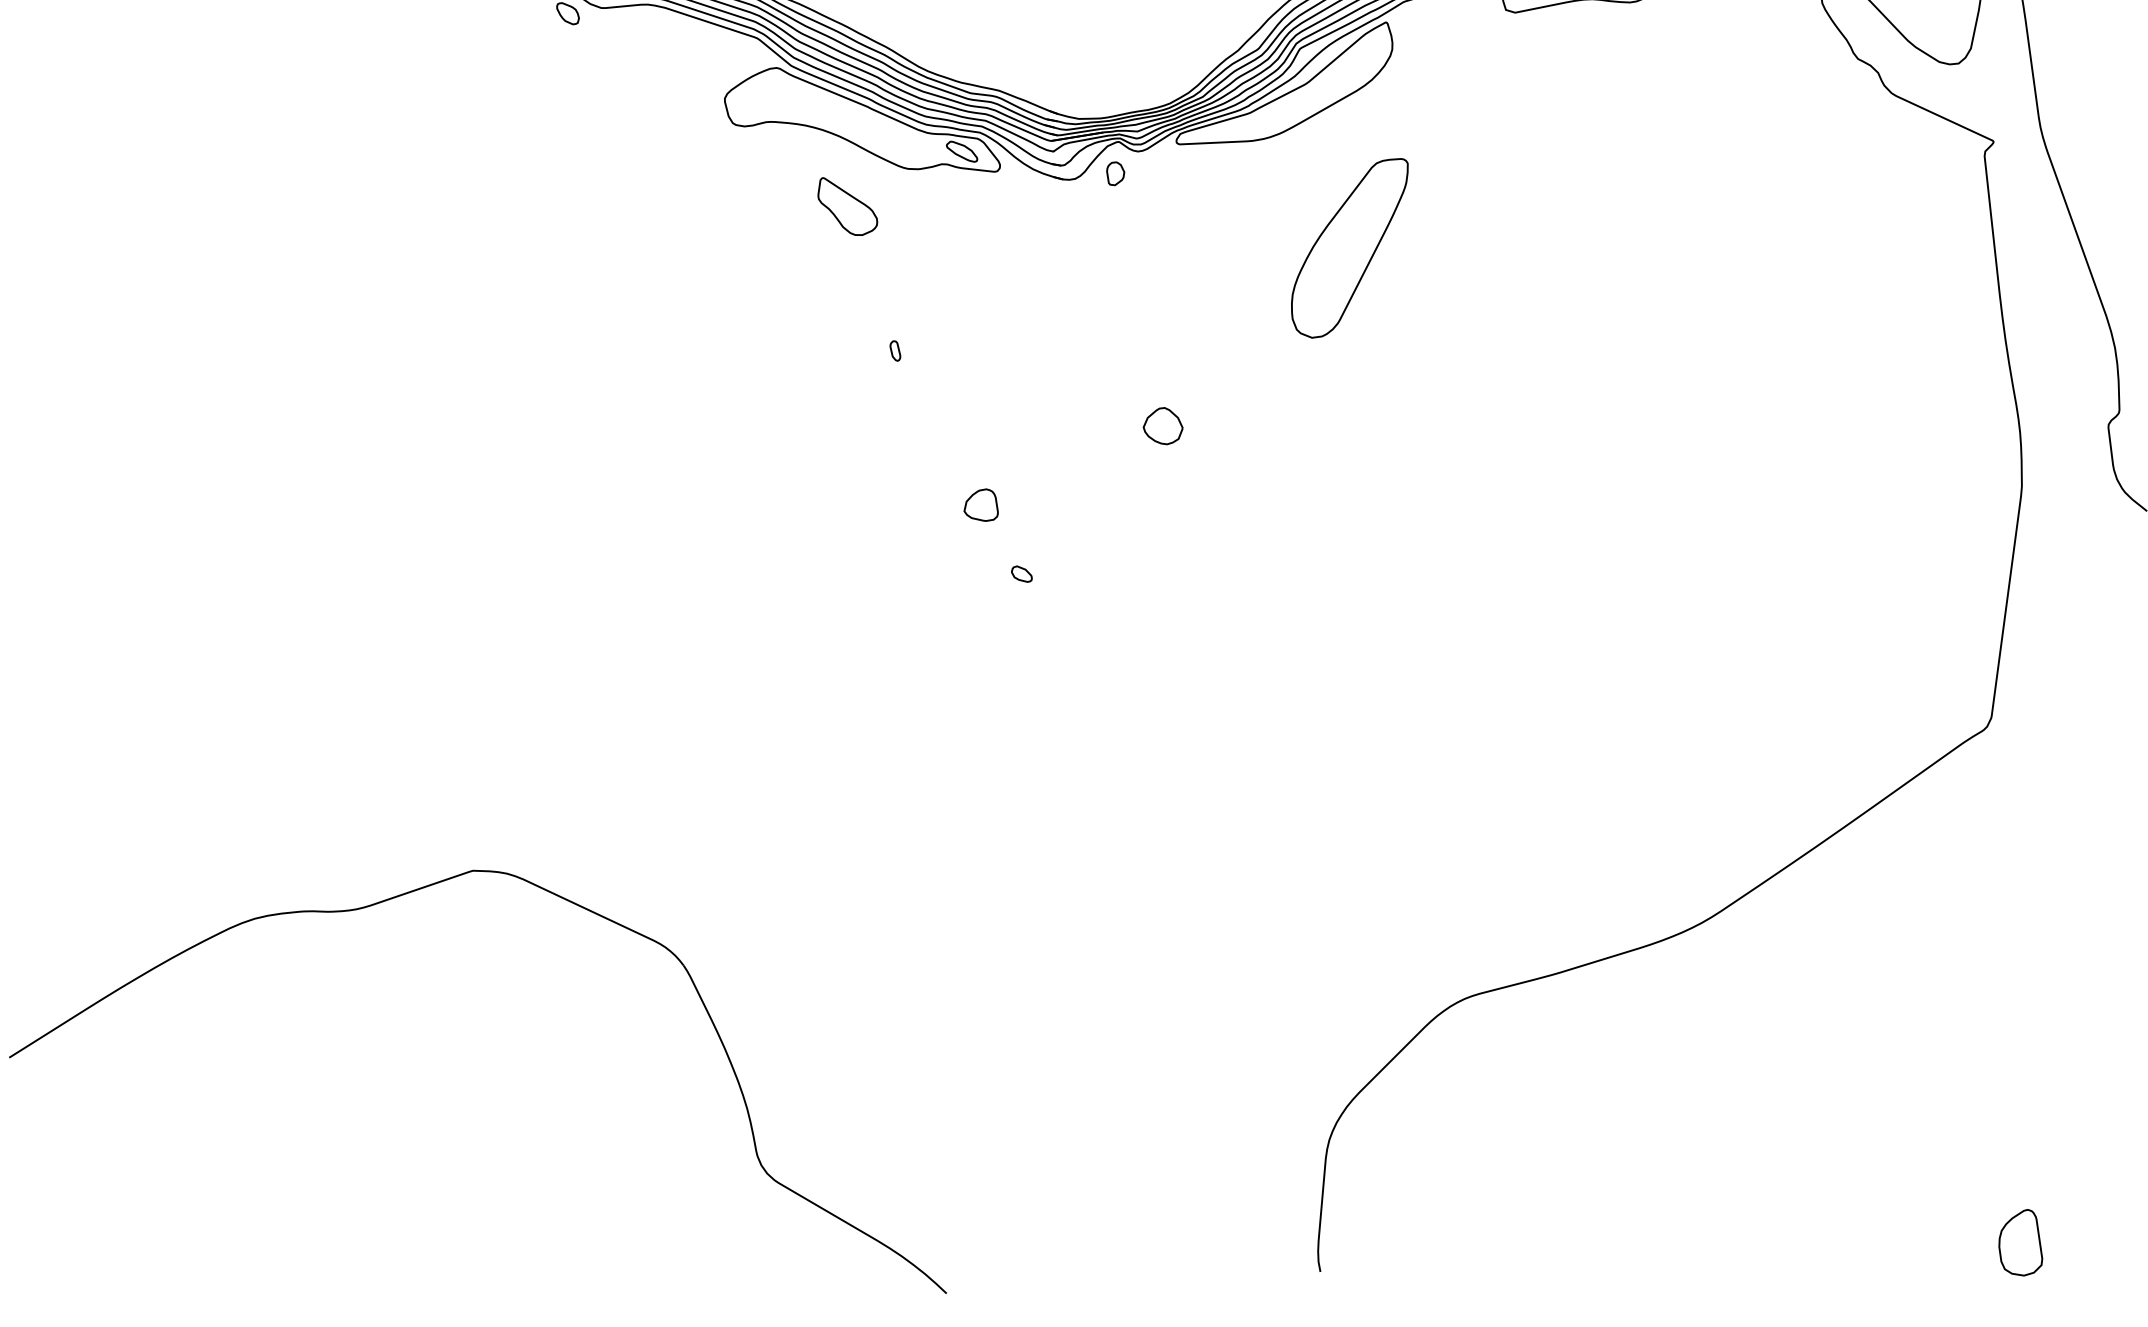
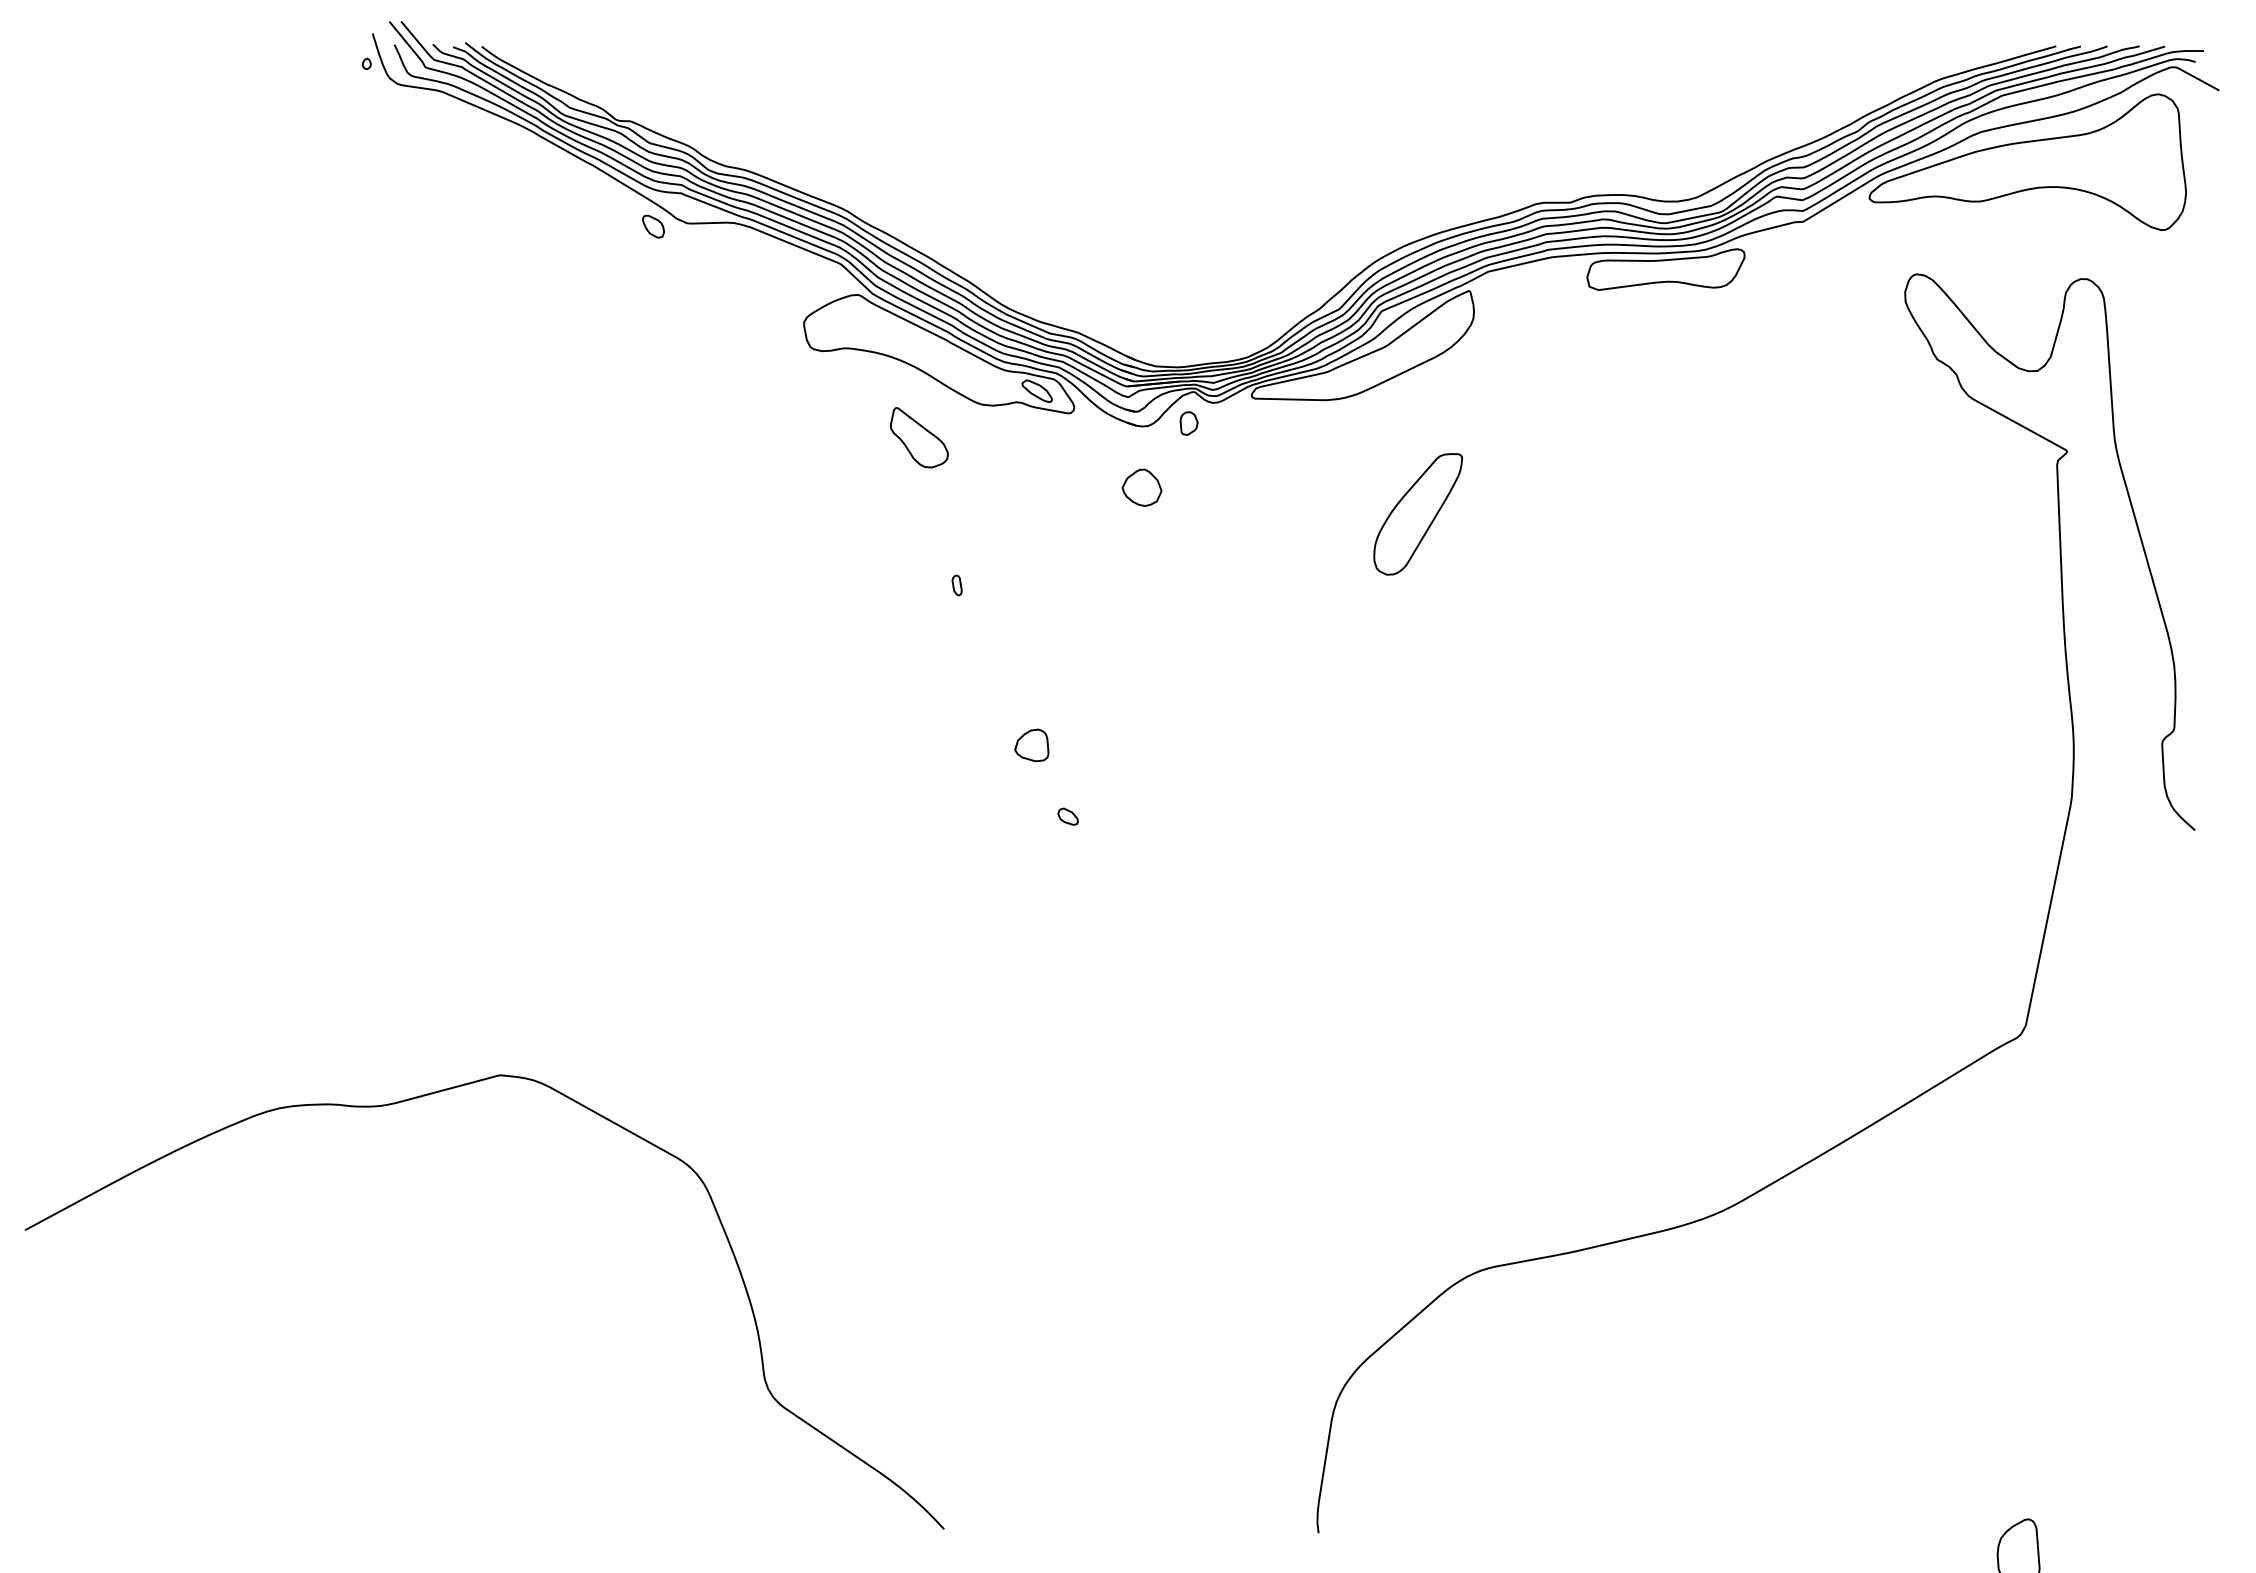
part: (1349, 248) -> (1417, 514), size x0.7
part: (1162, 426) -> (1141, 487), moved

